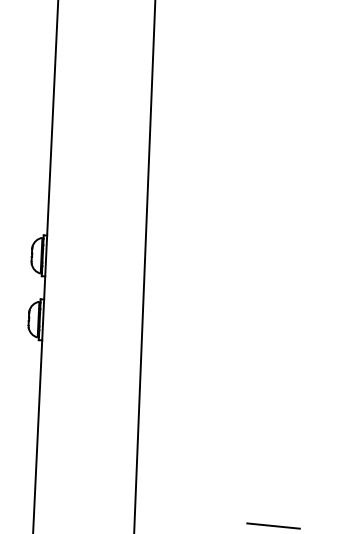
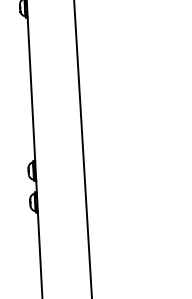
line: (272, 525) -> (159, 291), removed

